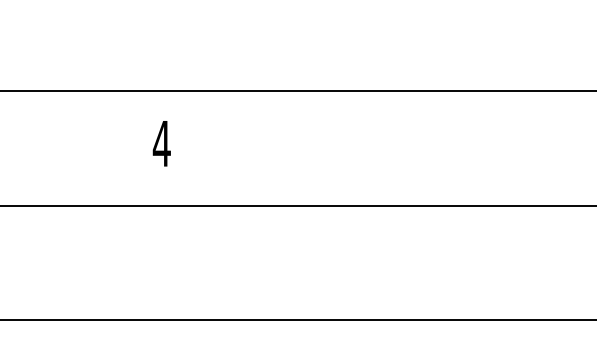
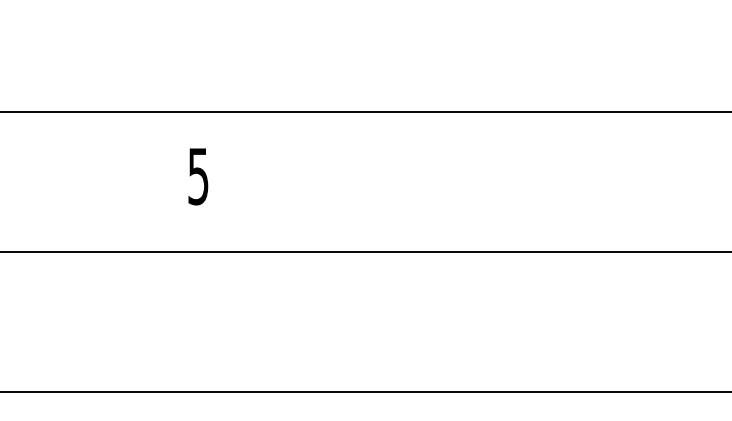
text: (161, 144) -> (197, 177), 4 -> 5

